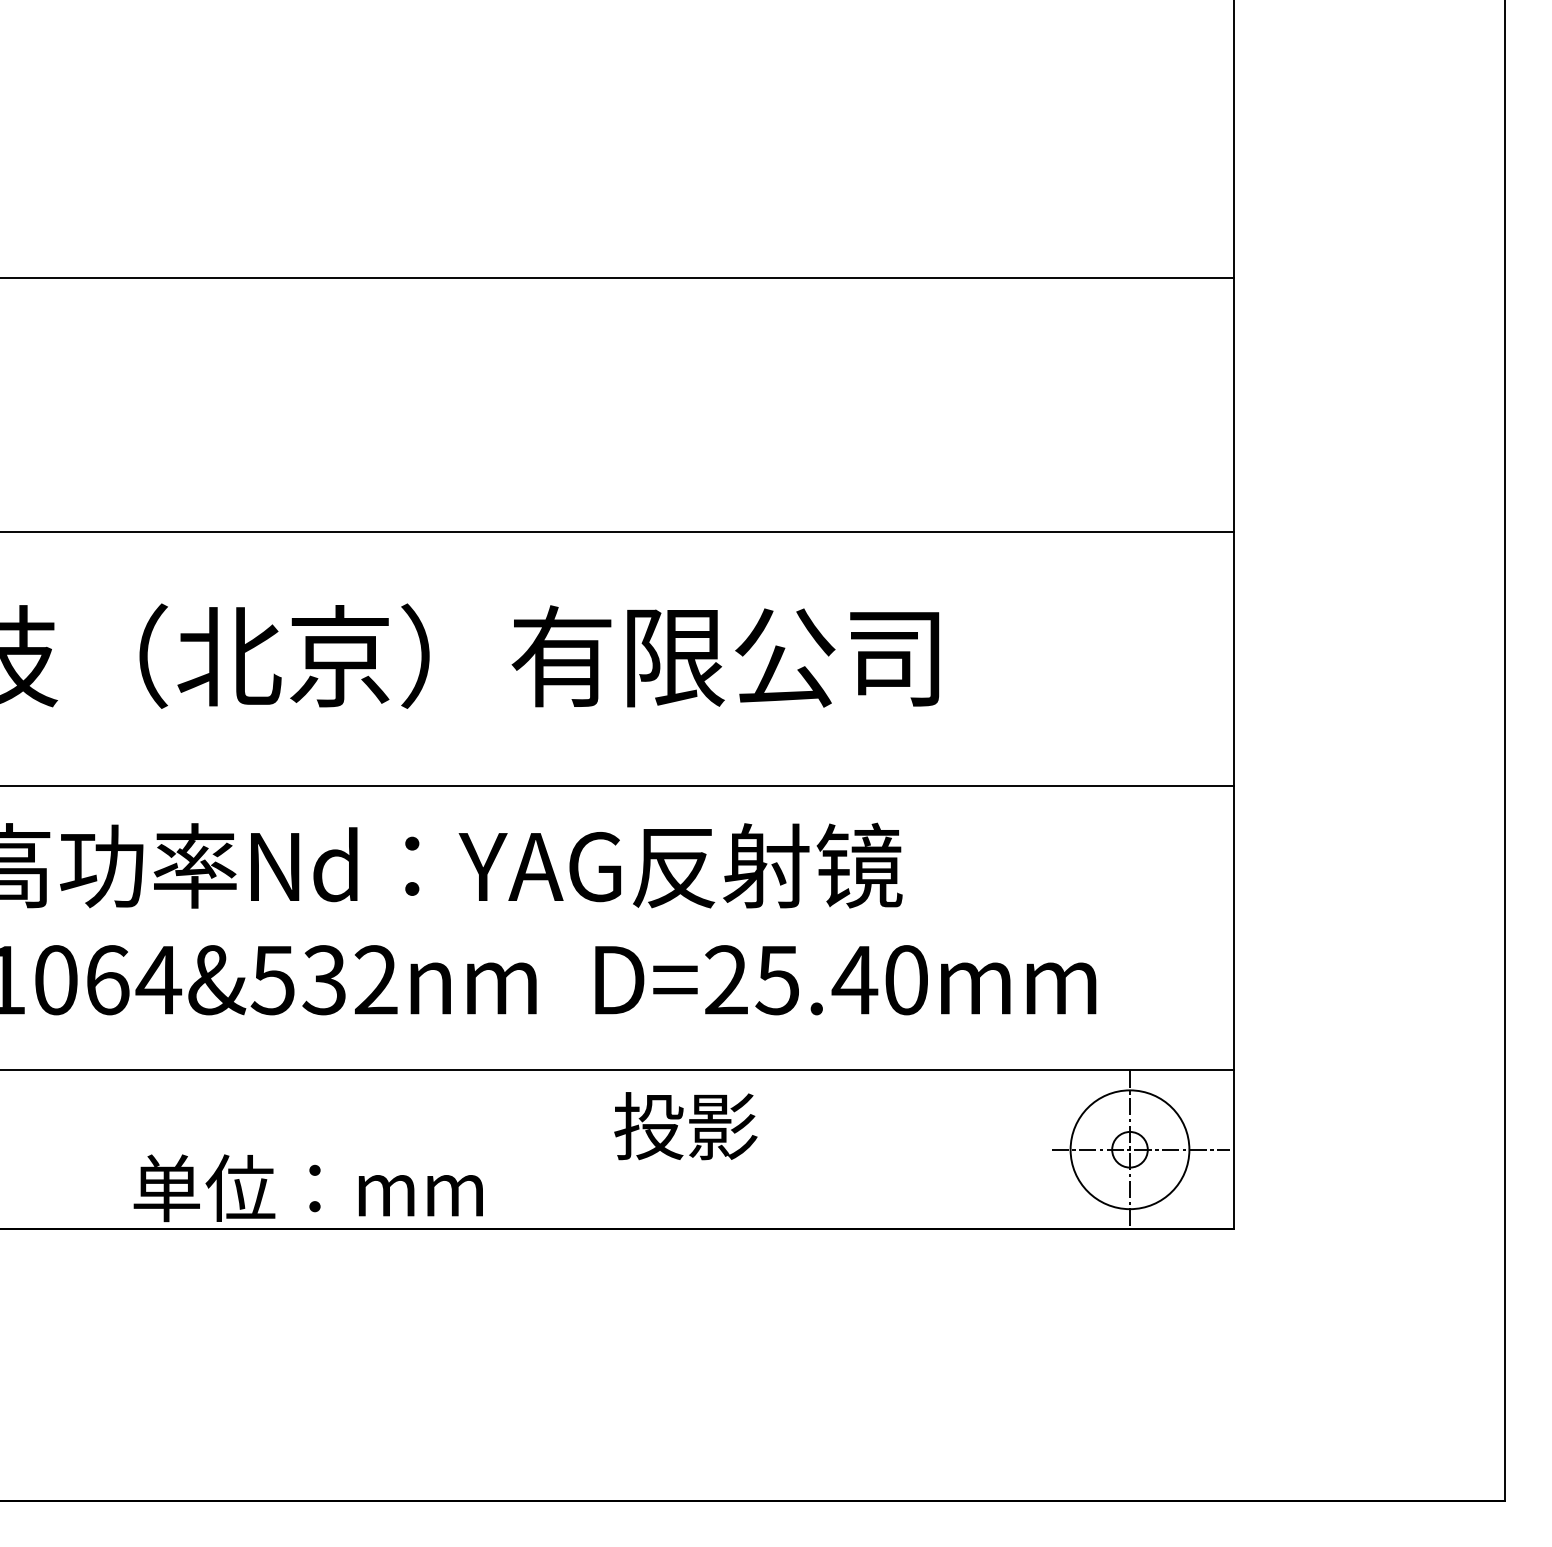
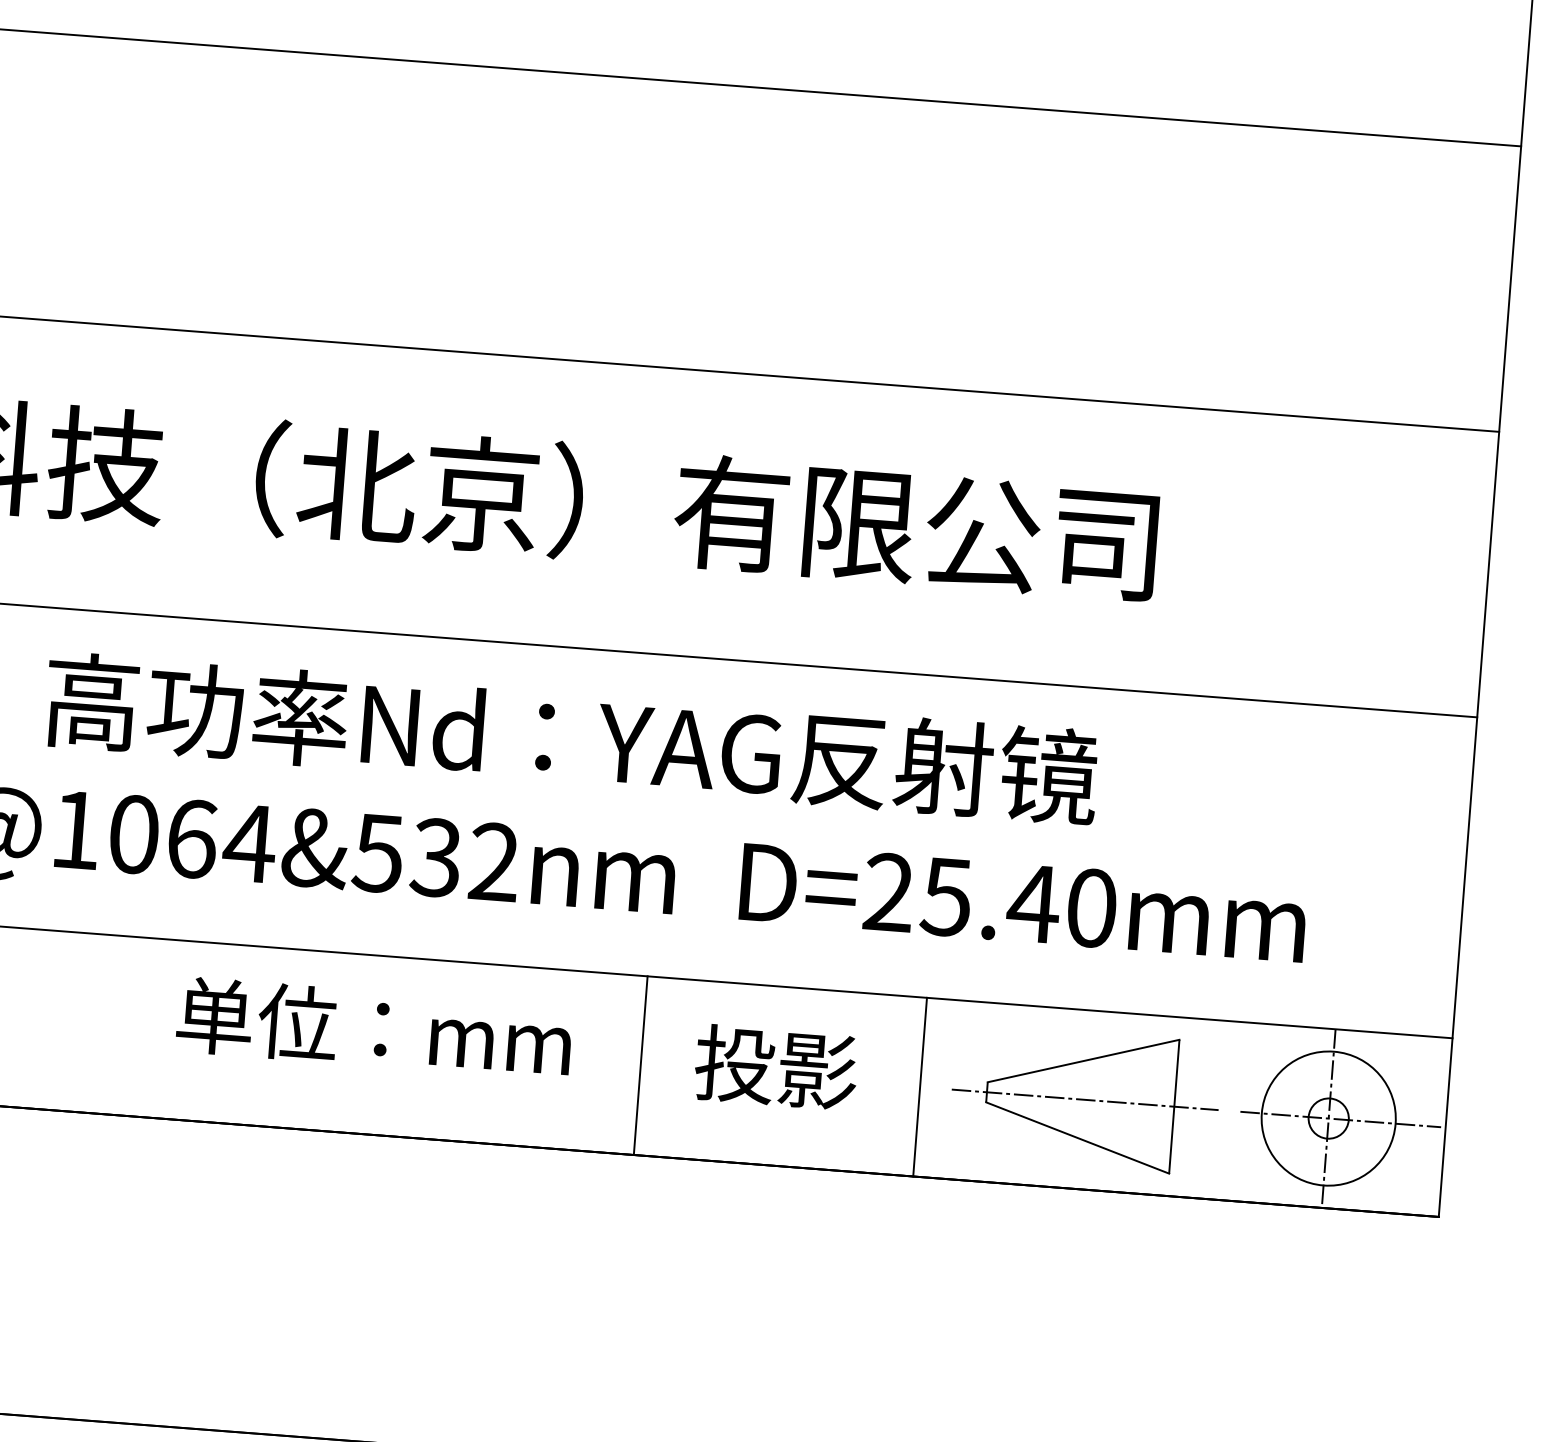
text: (685, 1126) -> (775, 1067), moved
line: (519, 1149) -> (641, 1065), added
line: (767, 1149) -> (920, 1086), added
part: (913, 1149) -> (1084, 1099), added
text: (307, 1188) -> (373, 1028), moved

